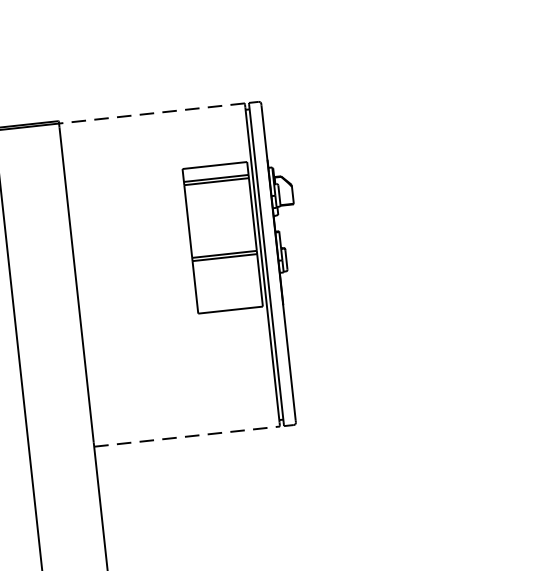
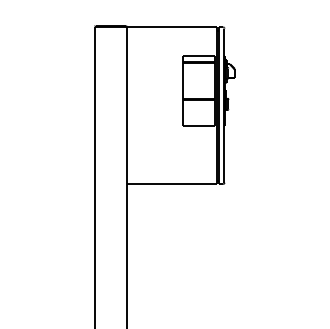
line: (151, 113) -> (171, 27), dashed -> solid
line: (189, 437) -> (172, 184), dashed -> solid

